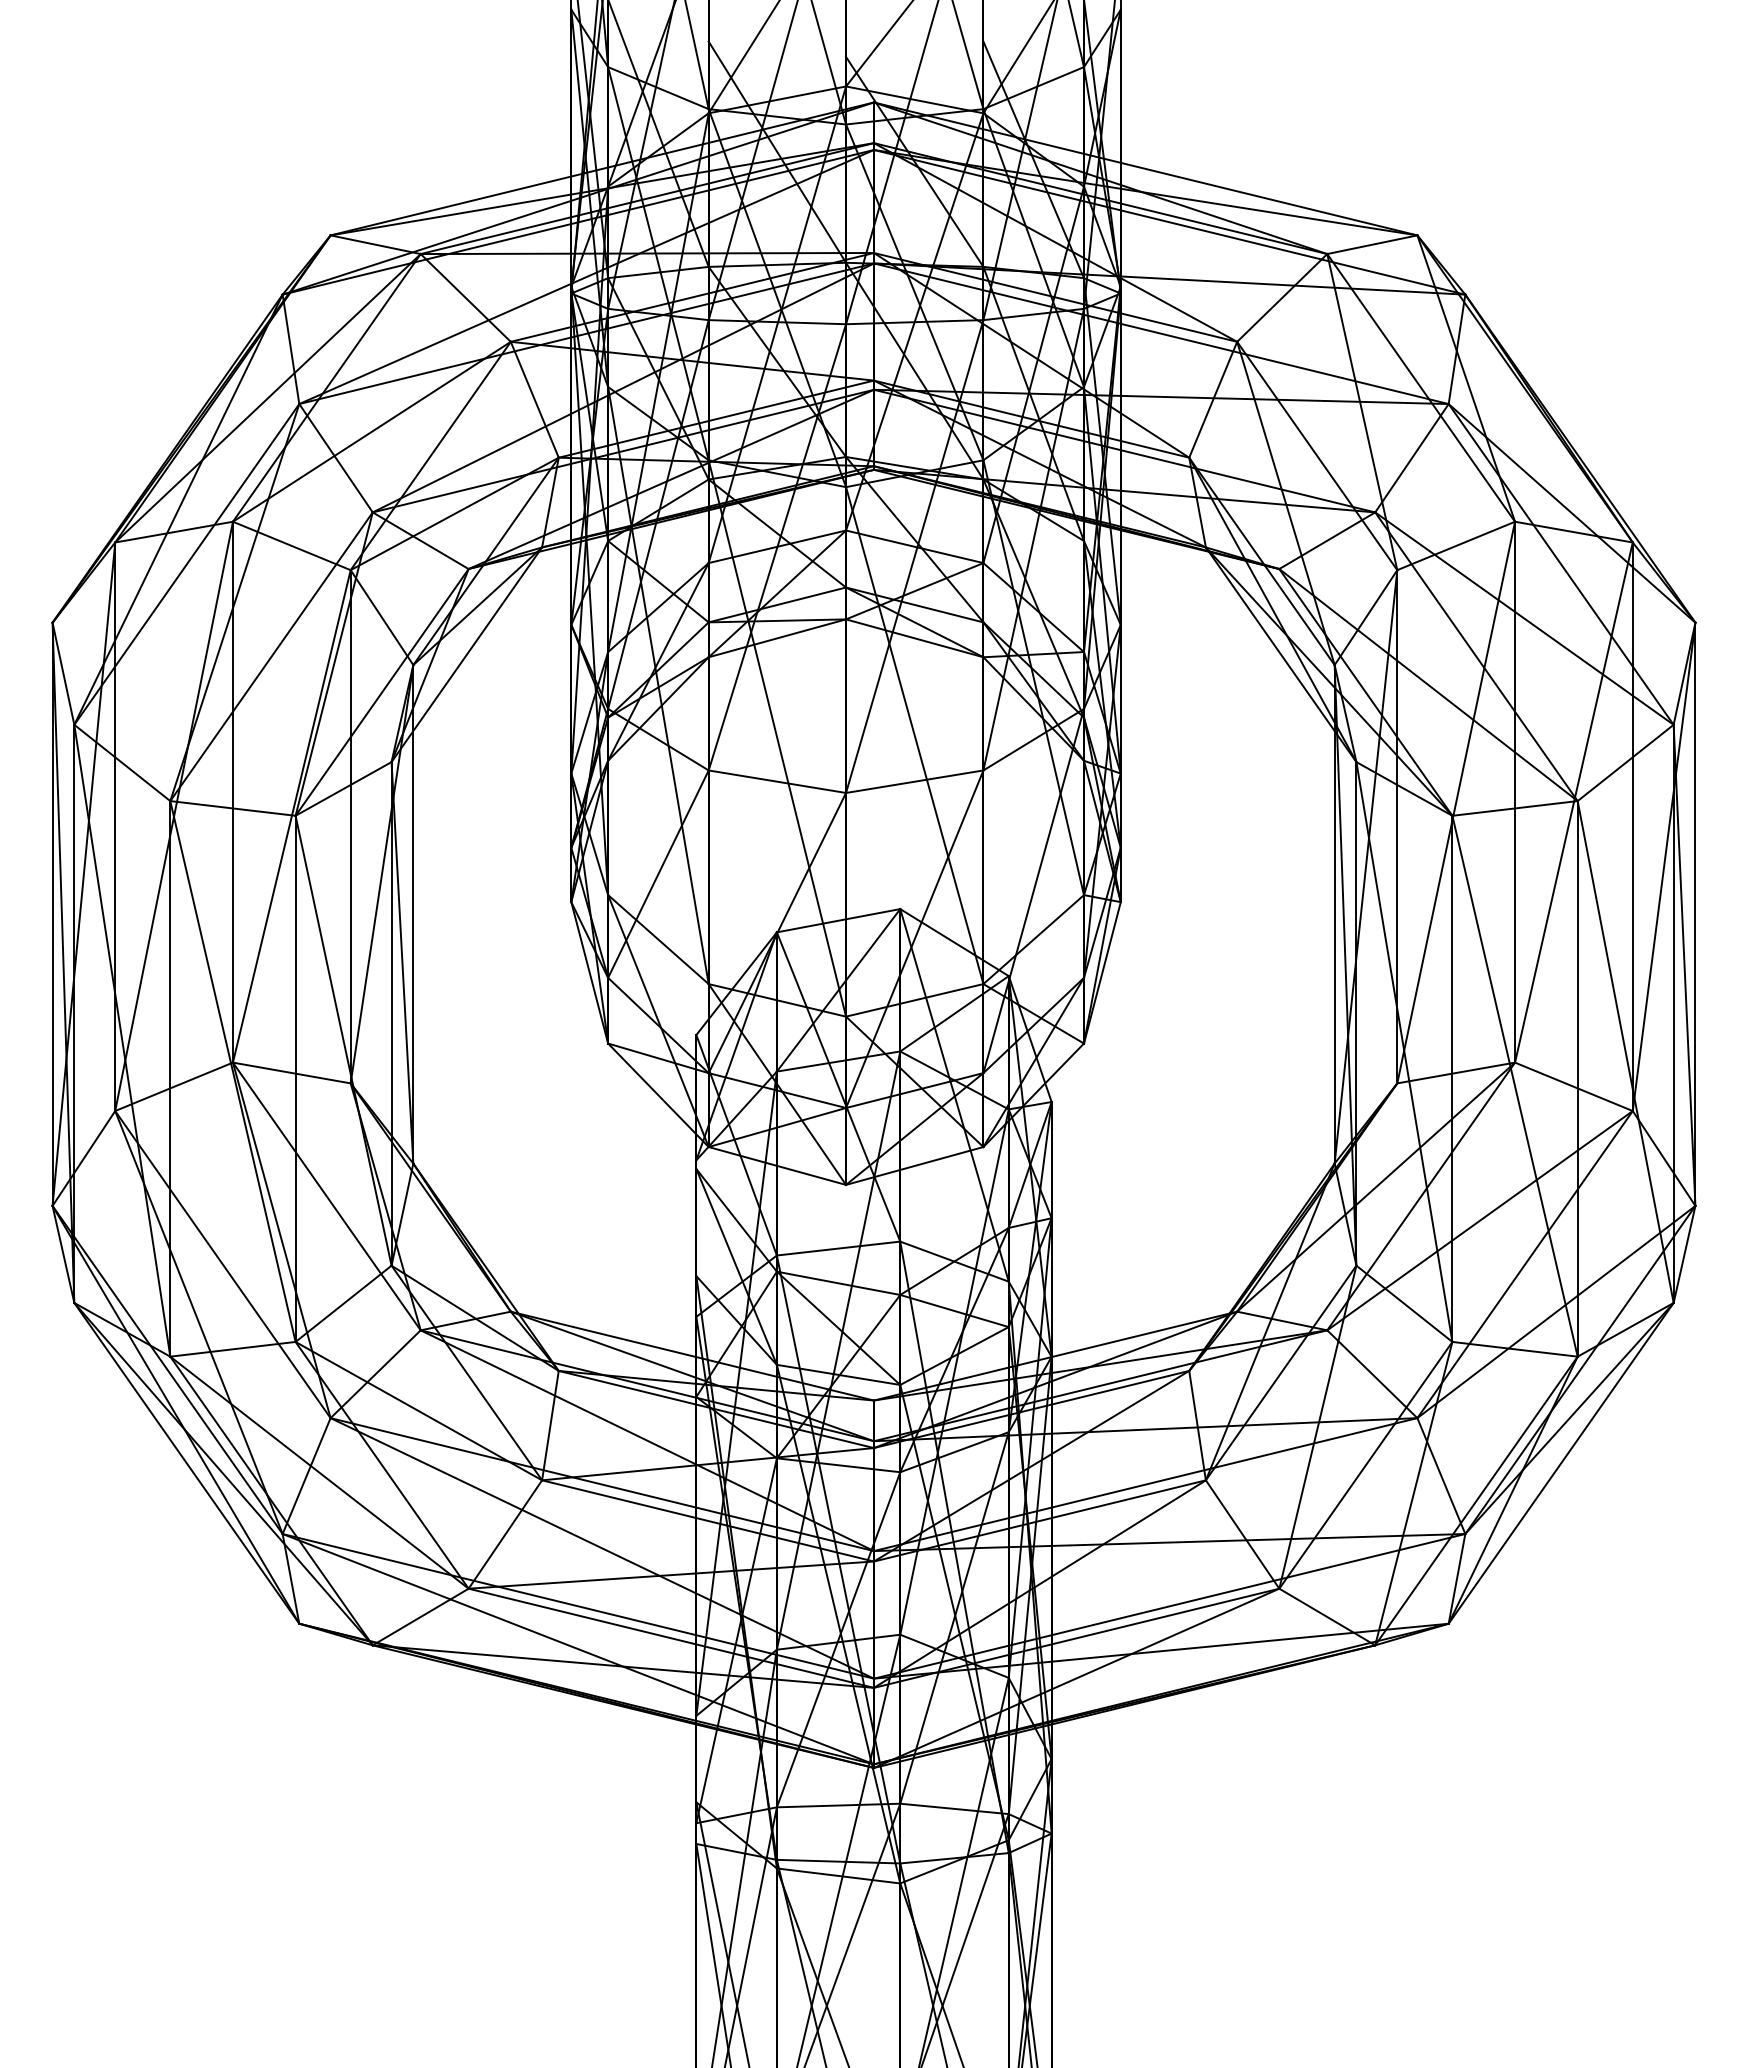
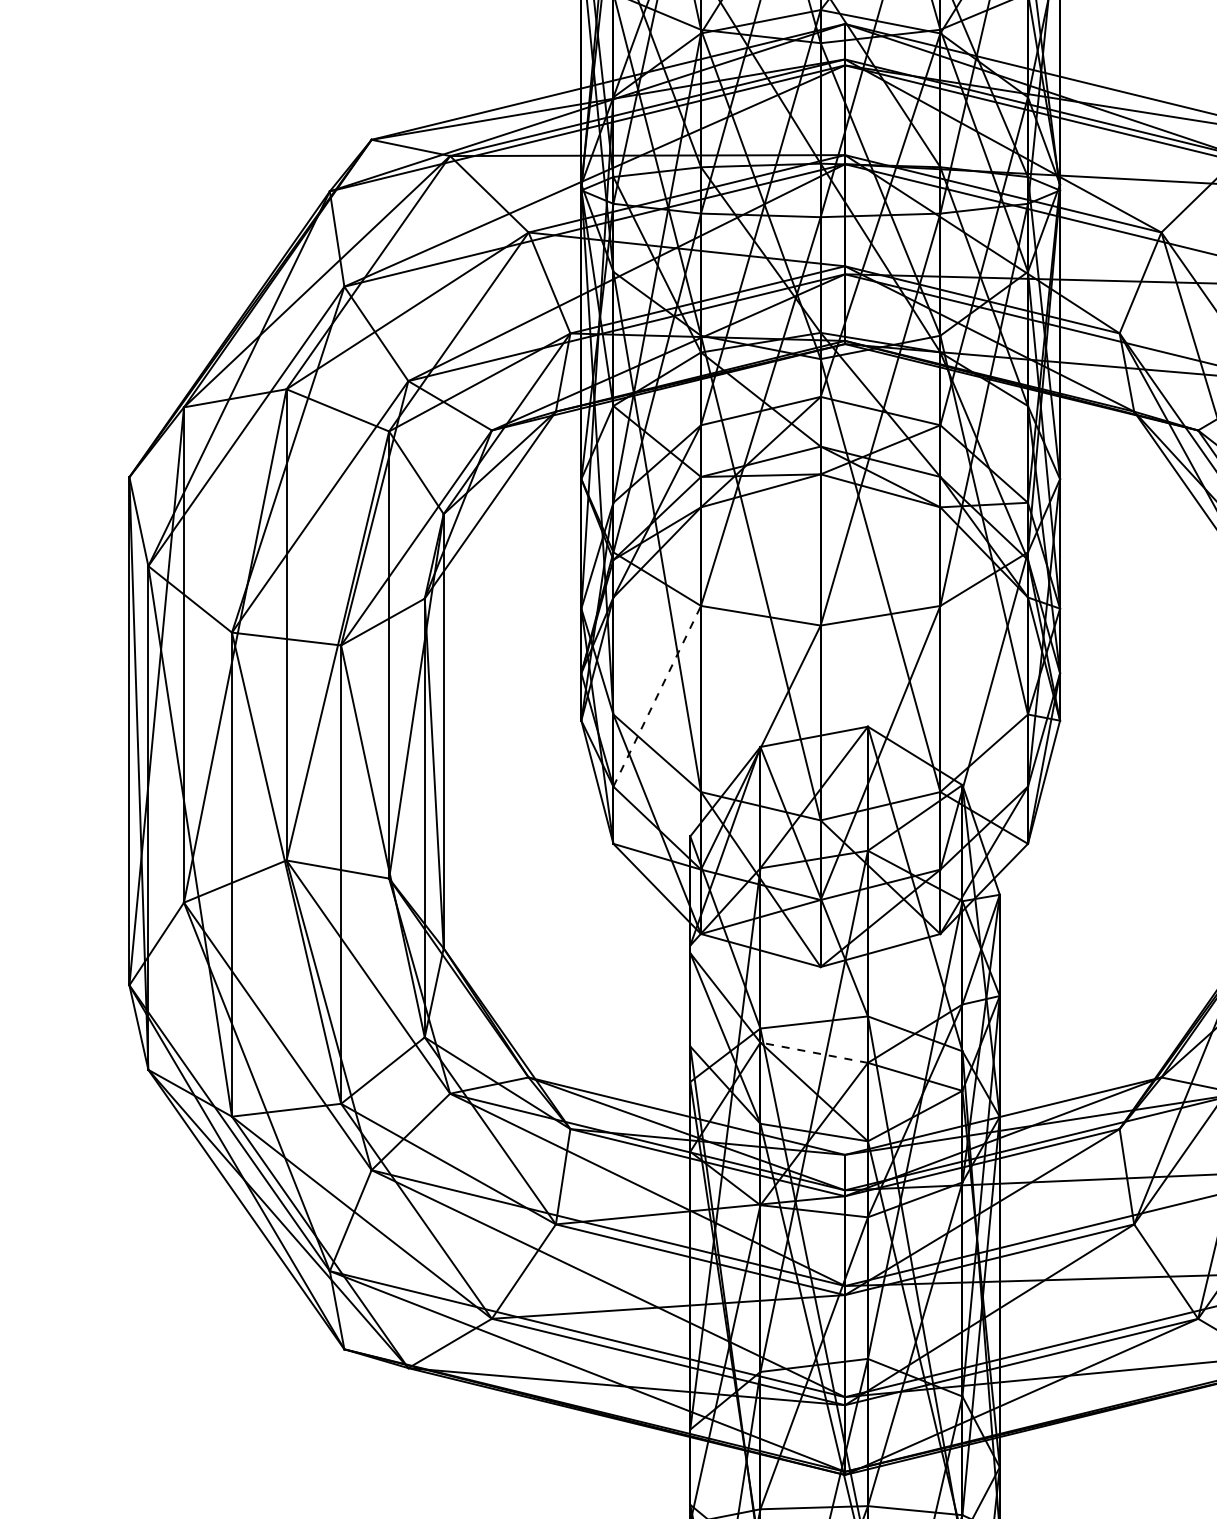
line: (658, 873) -> (657, 695), solid -> dashed
line: (838, 1283) -> (814, 1052), solid -> dashed

